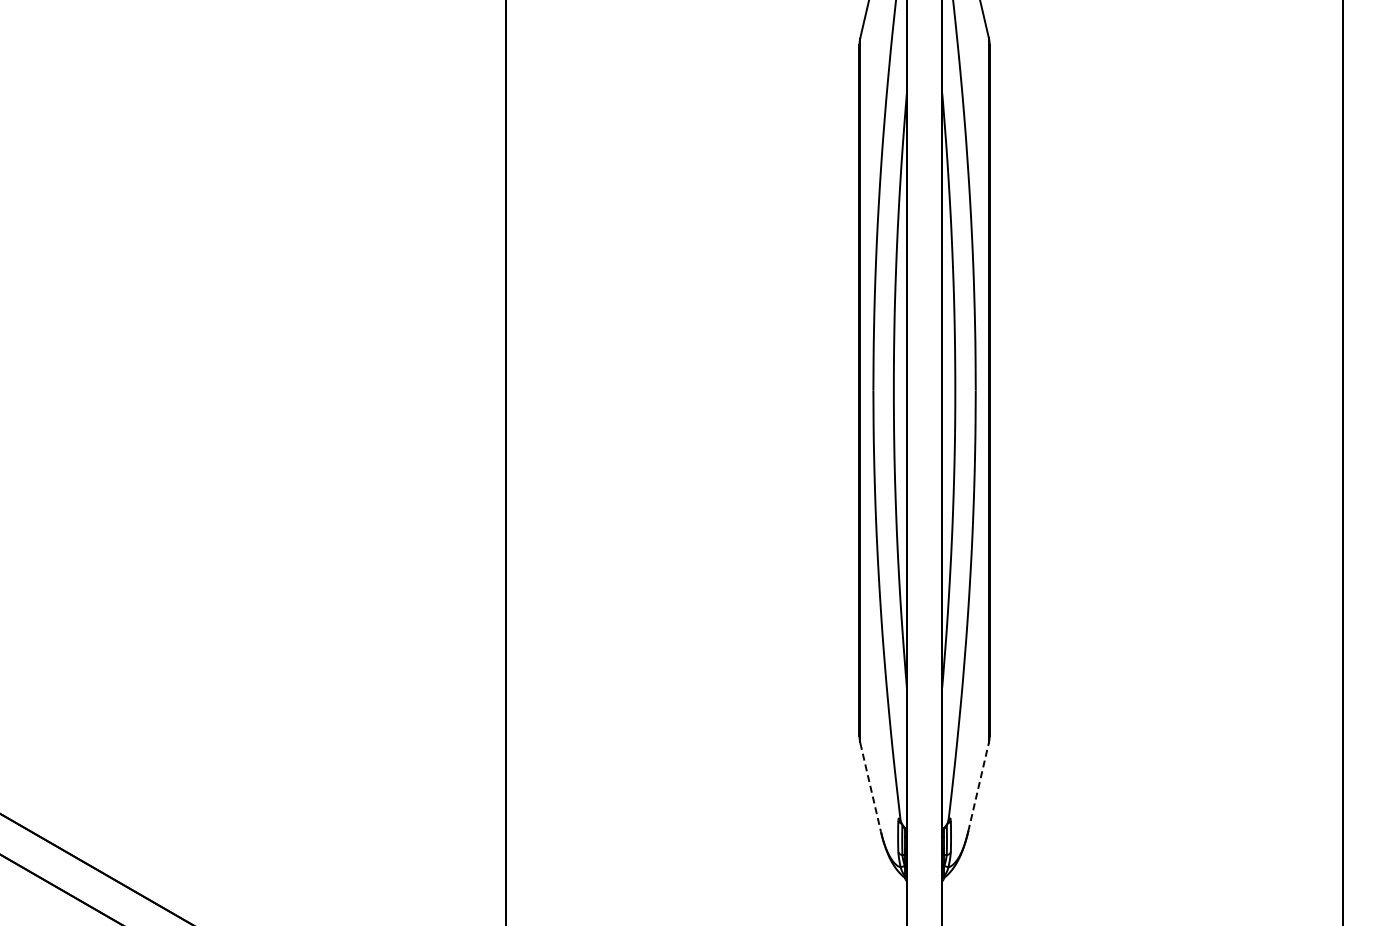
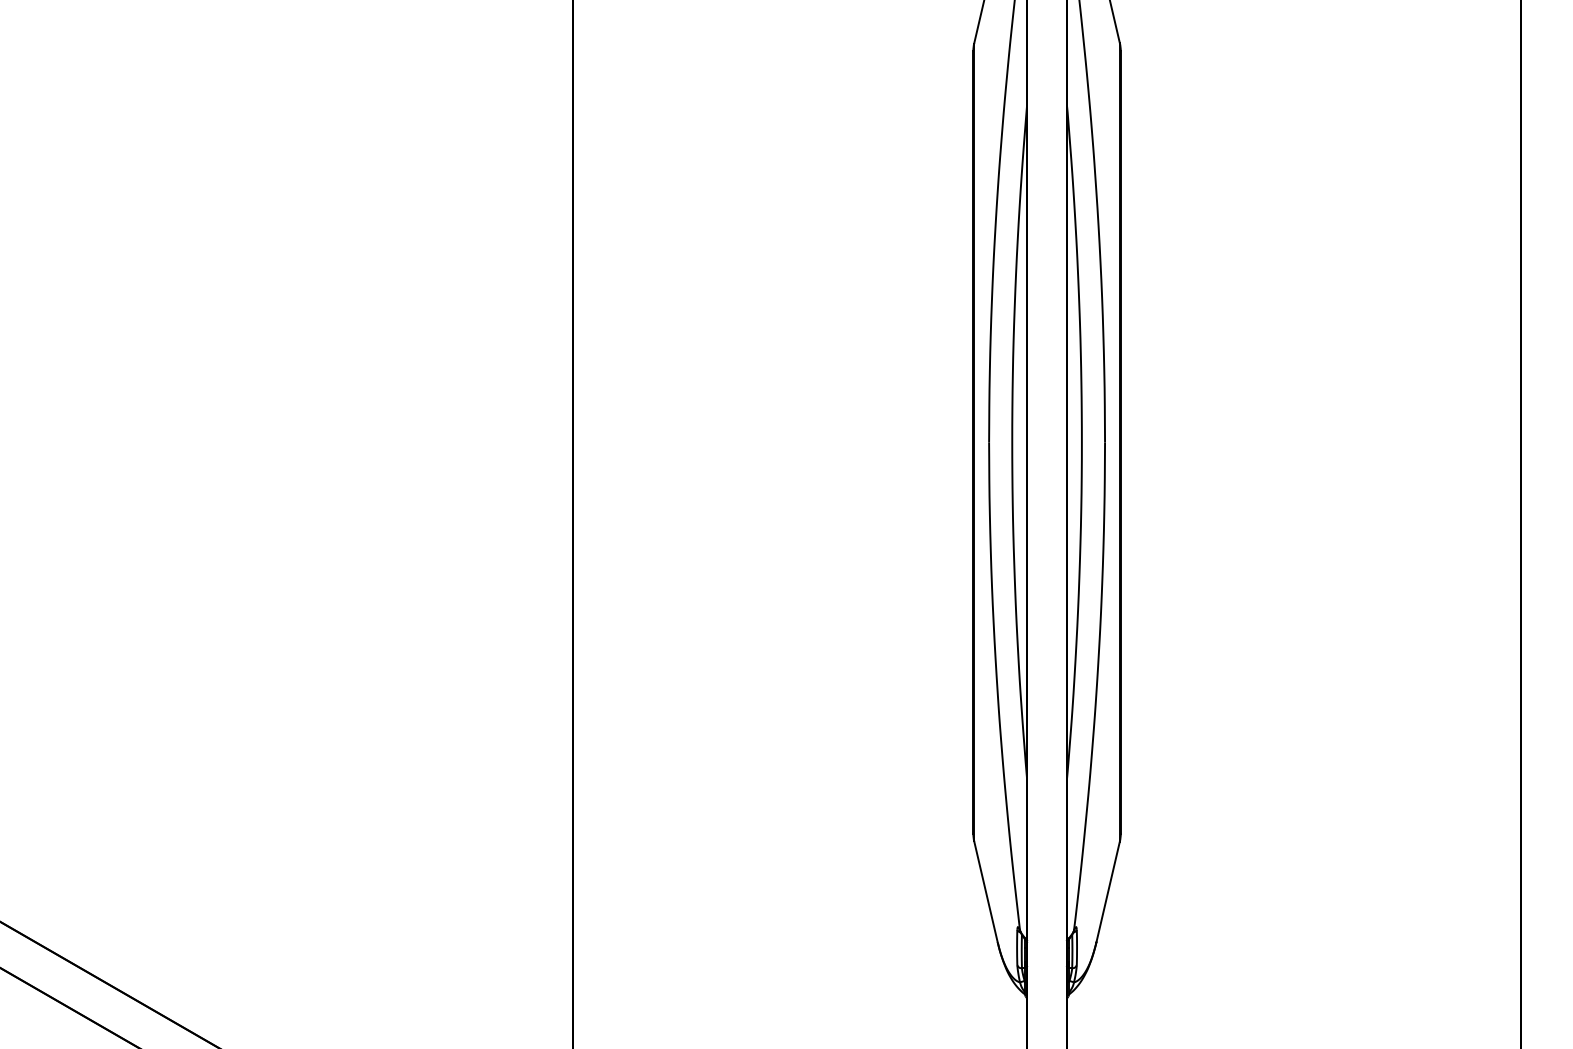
line: (870, 787) -> (985, 891), dashed -> solid
line: (978, 787) -> (1108, 891), dashed -> solid

